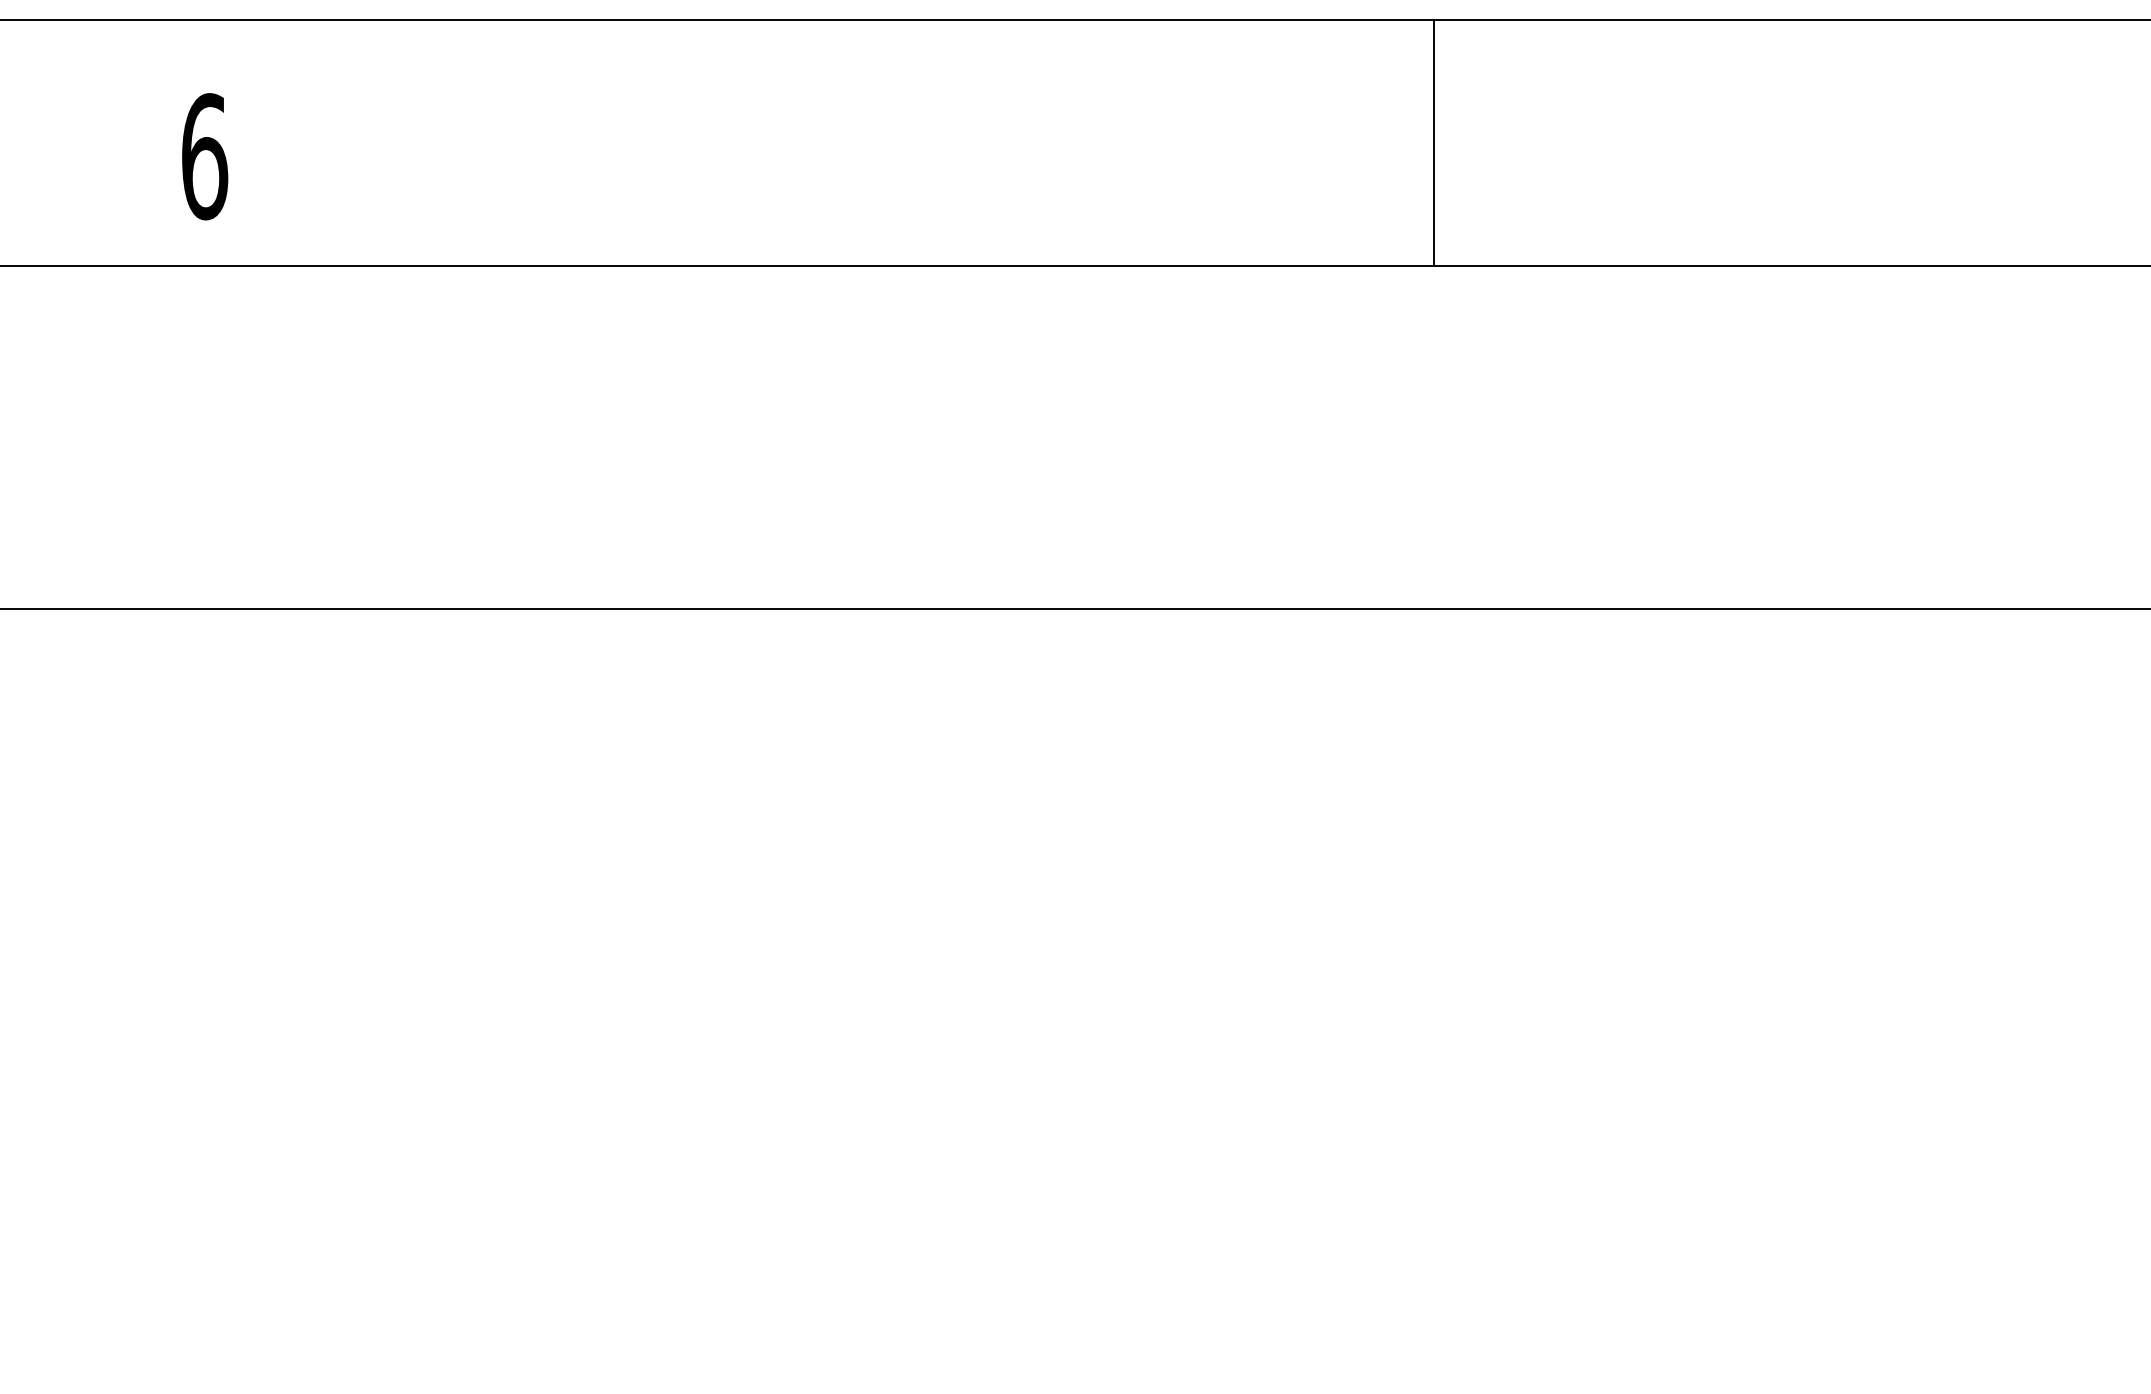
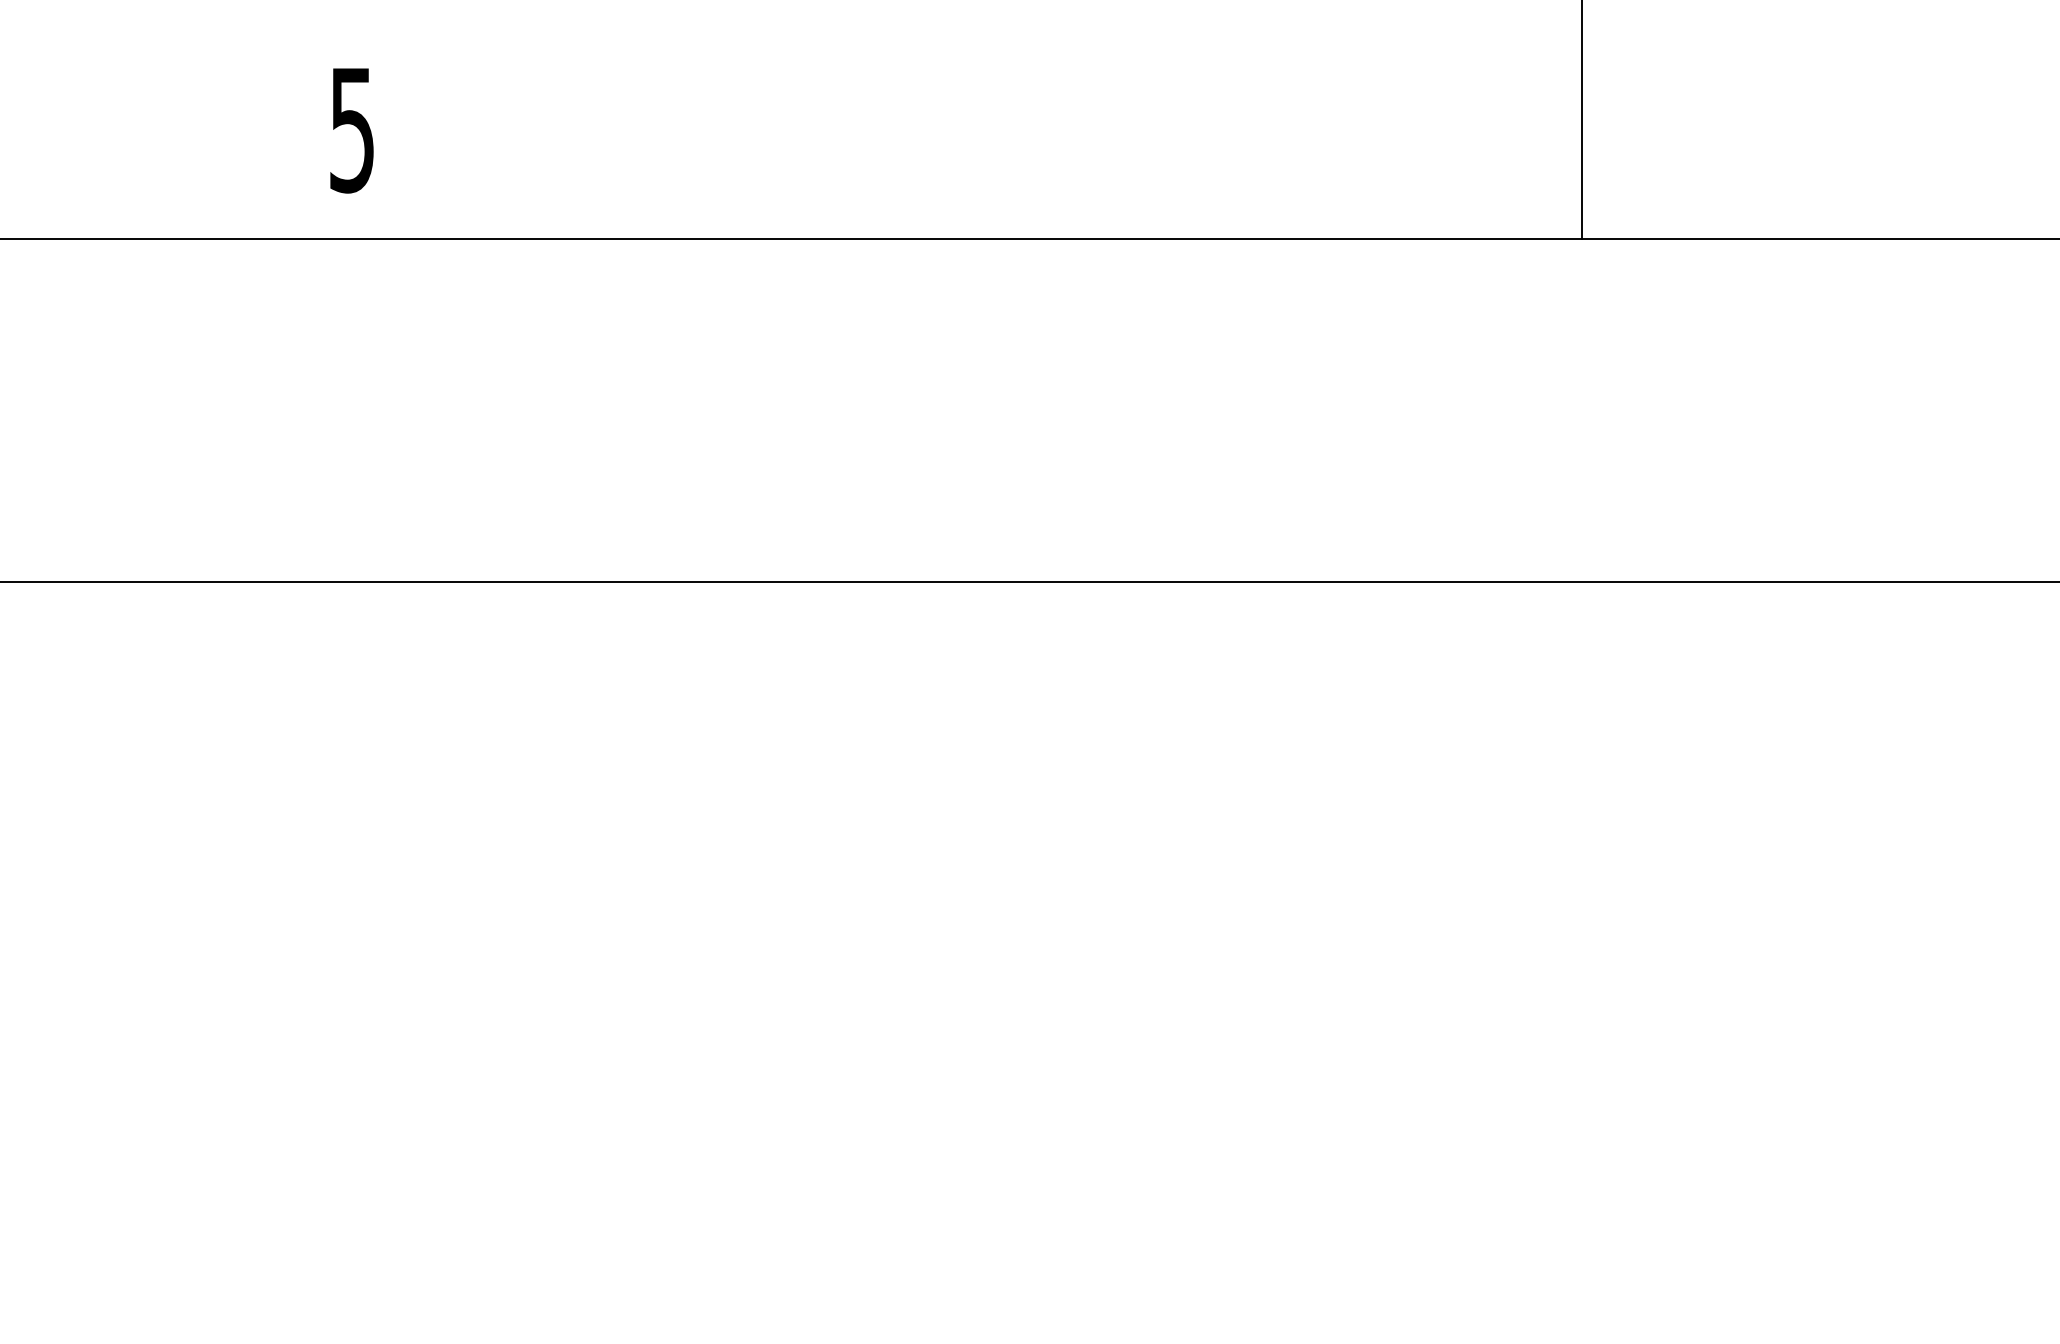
text: (205, 156) -> (353, 129), 6 -> 5

